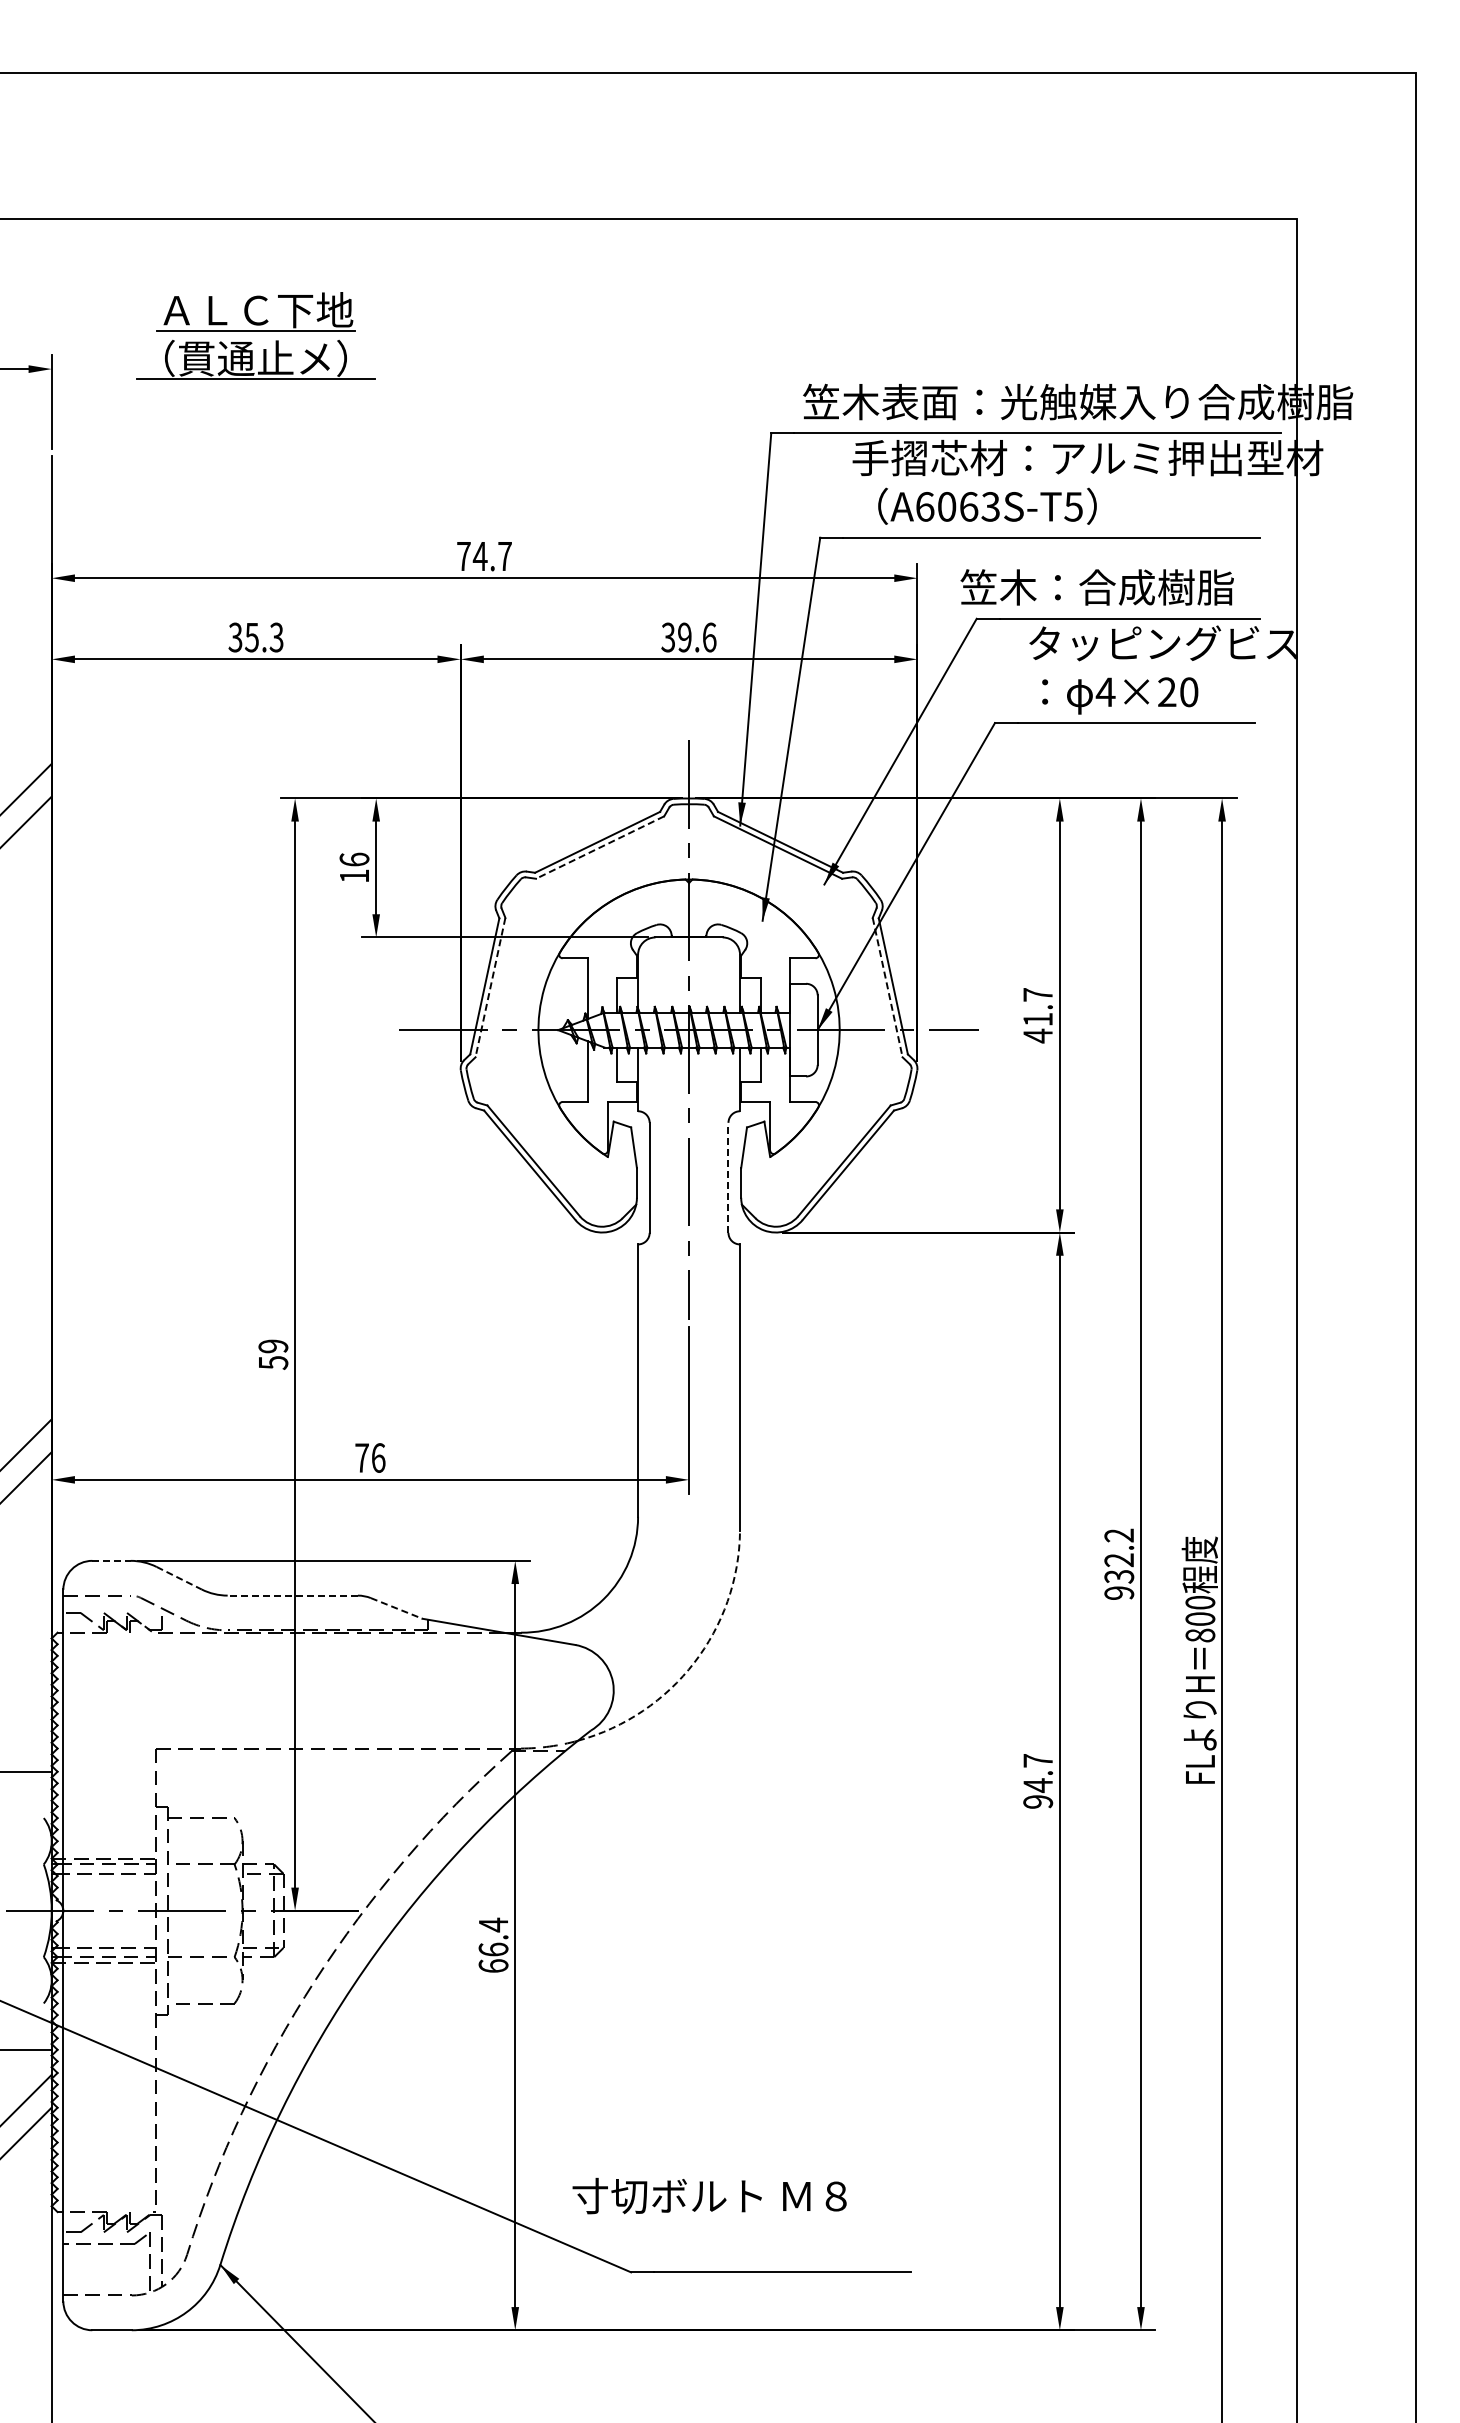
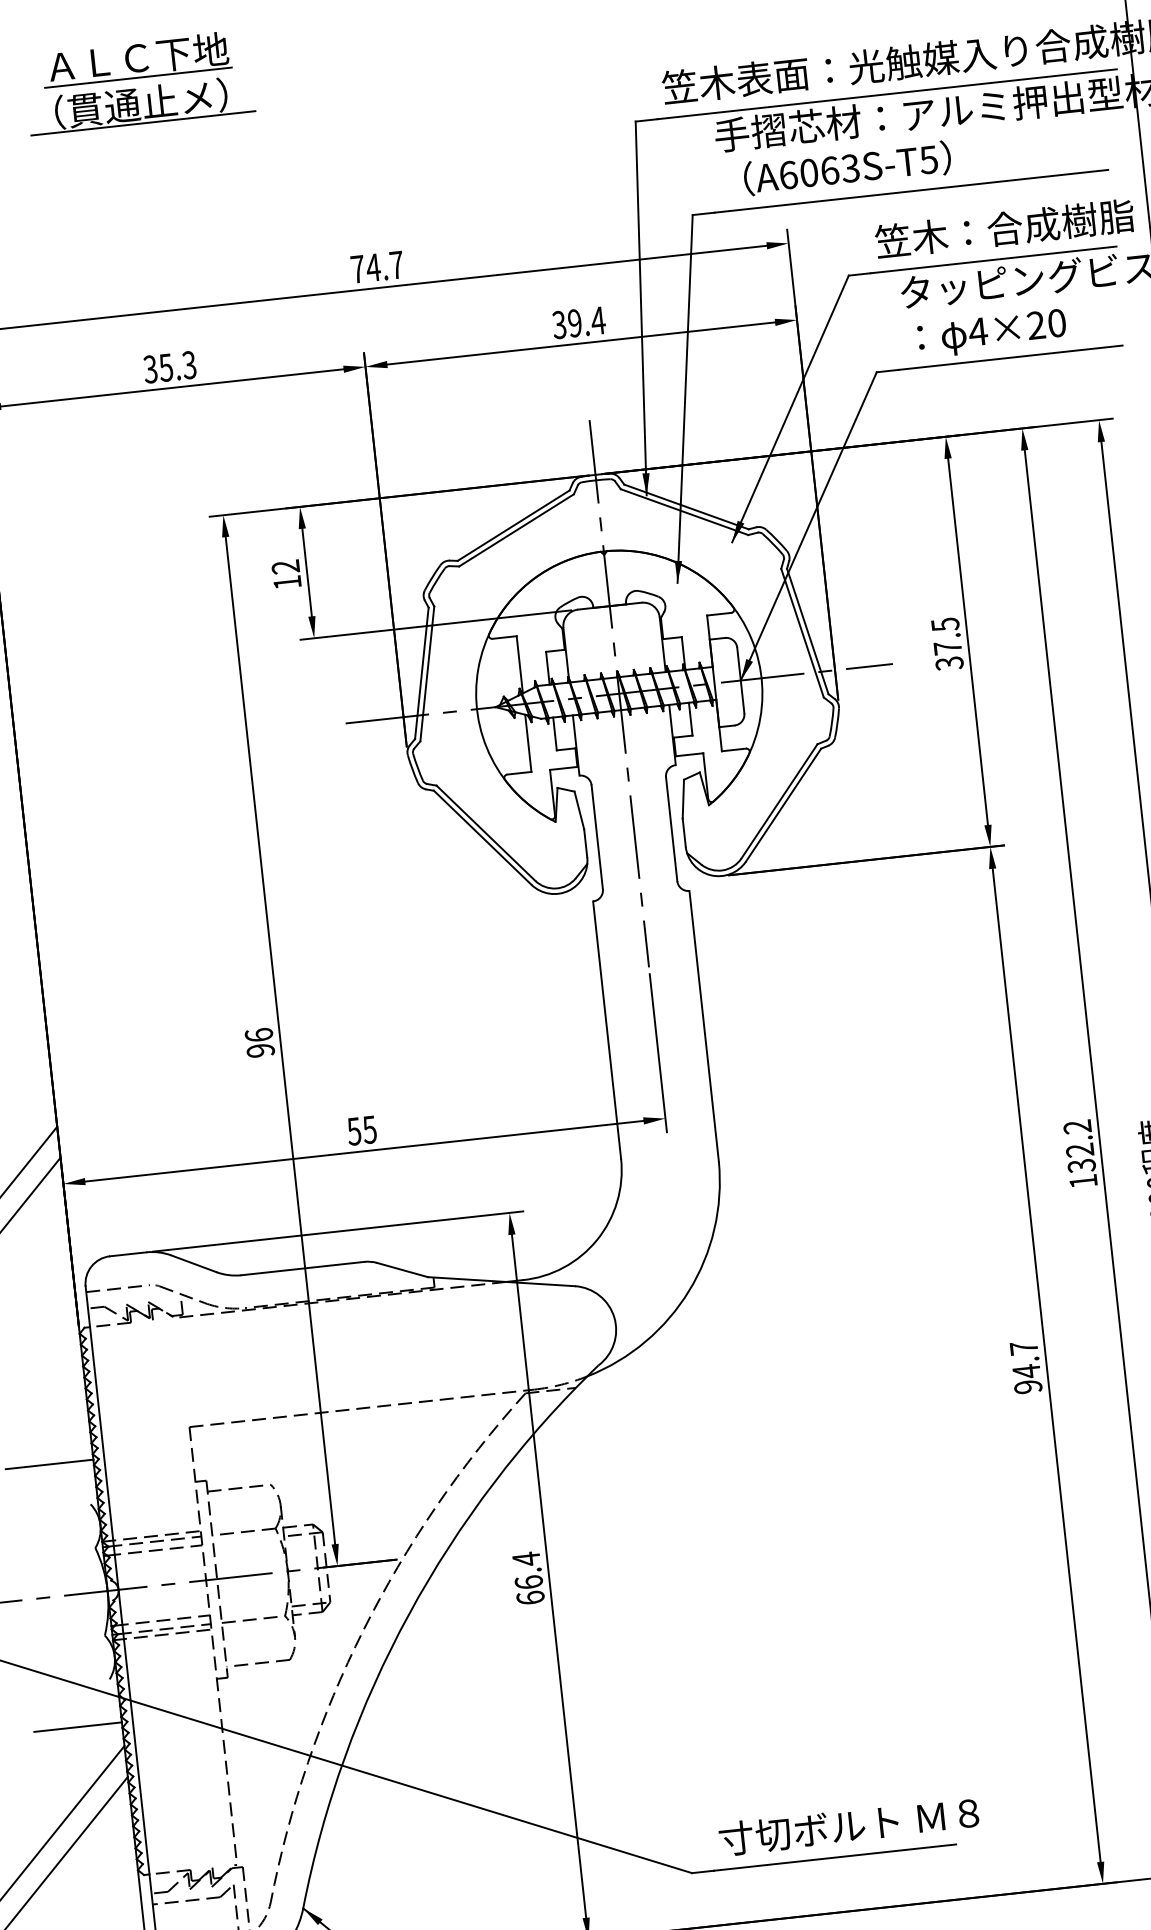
text: (1096, 587) -> (1004, 228), moved
text: (709, 637) -> (598, 320), 39.6 -> 39.4
line: (599, 847) -> (515, 530), dashed -> solid
text: (354, 859) -> (285, 566), 16 -> 12
line: (490, 988) -> (427, 674), dashed -> solid
line: (887, 988) -> (802, 634), dashed -> solid
text: (1037, 1015) -> (946, 644), 41.7 -> 37.5
line: (728, 1177) -> (671, 828), dashed -> solid
text: (273, 1354) -> (260, 1042), 59 -> 96
text: (370, 1457) -> (362, 1130), 76 -> 55
line: (112, 1560) -> (129, 1253), dashed -> solid
line: (179, 1578) -> (194, 1264), dashed -> solid
text: (1119, 1592) -> (1083, 1180), 932.2 -> 132.2
line: (292, 1595) -> (302, 1268), dashed -> solid
line: (396, 1608) -> (402, 1270), dashed -> solid
arc: (694, 1662) -> (689, 1290), dashed -> solid
text: (709, 2195) -> (848, 1825), moved

